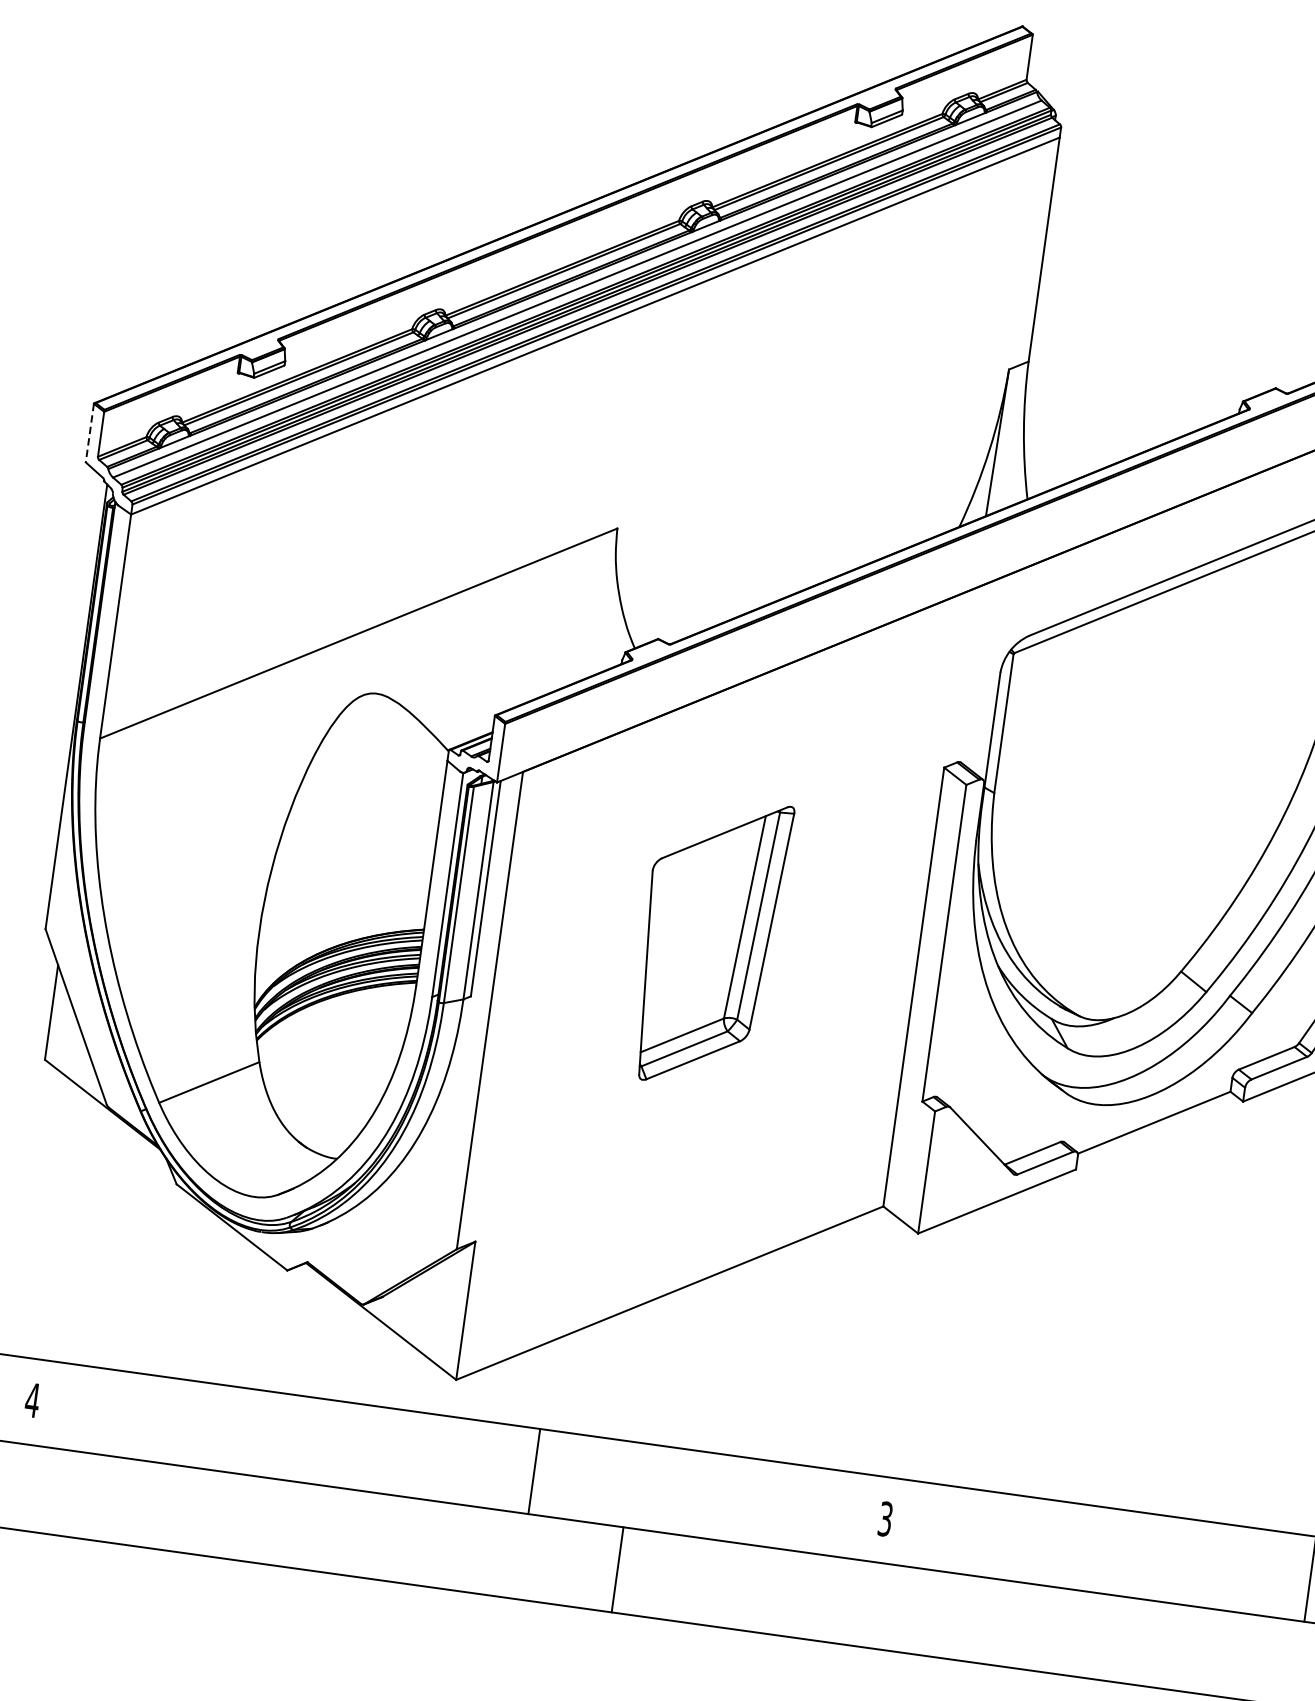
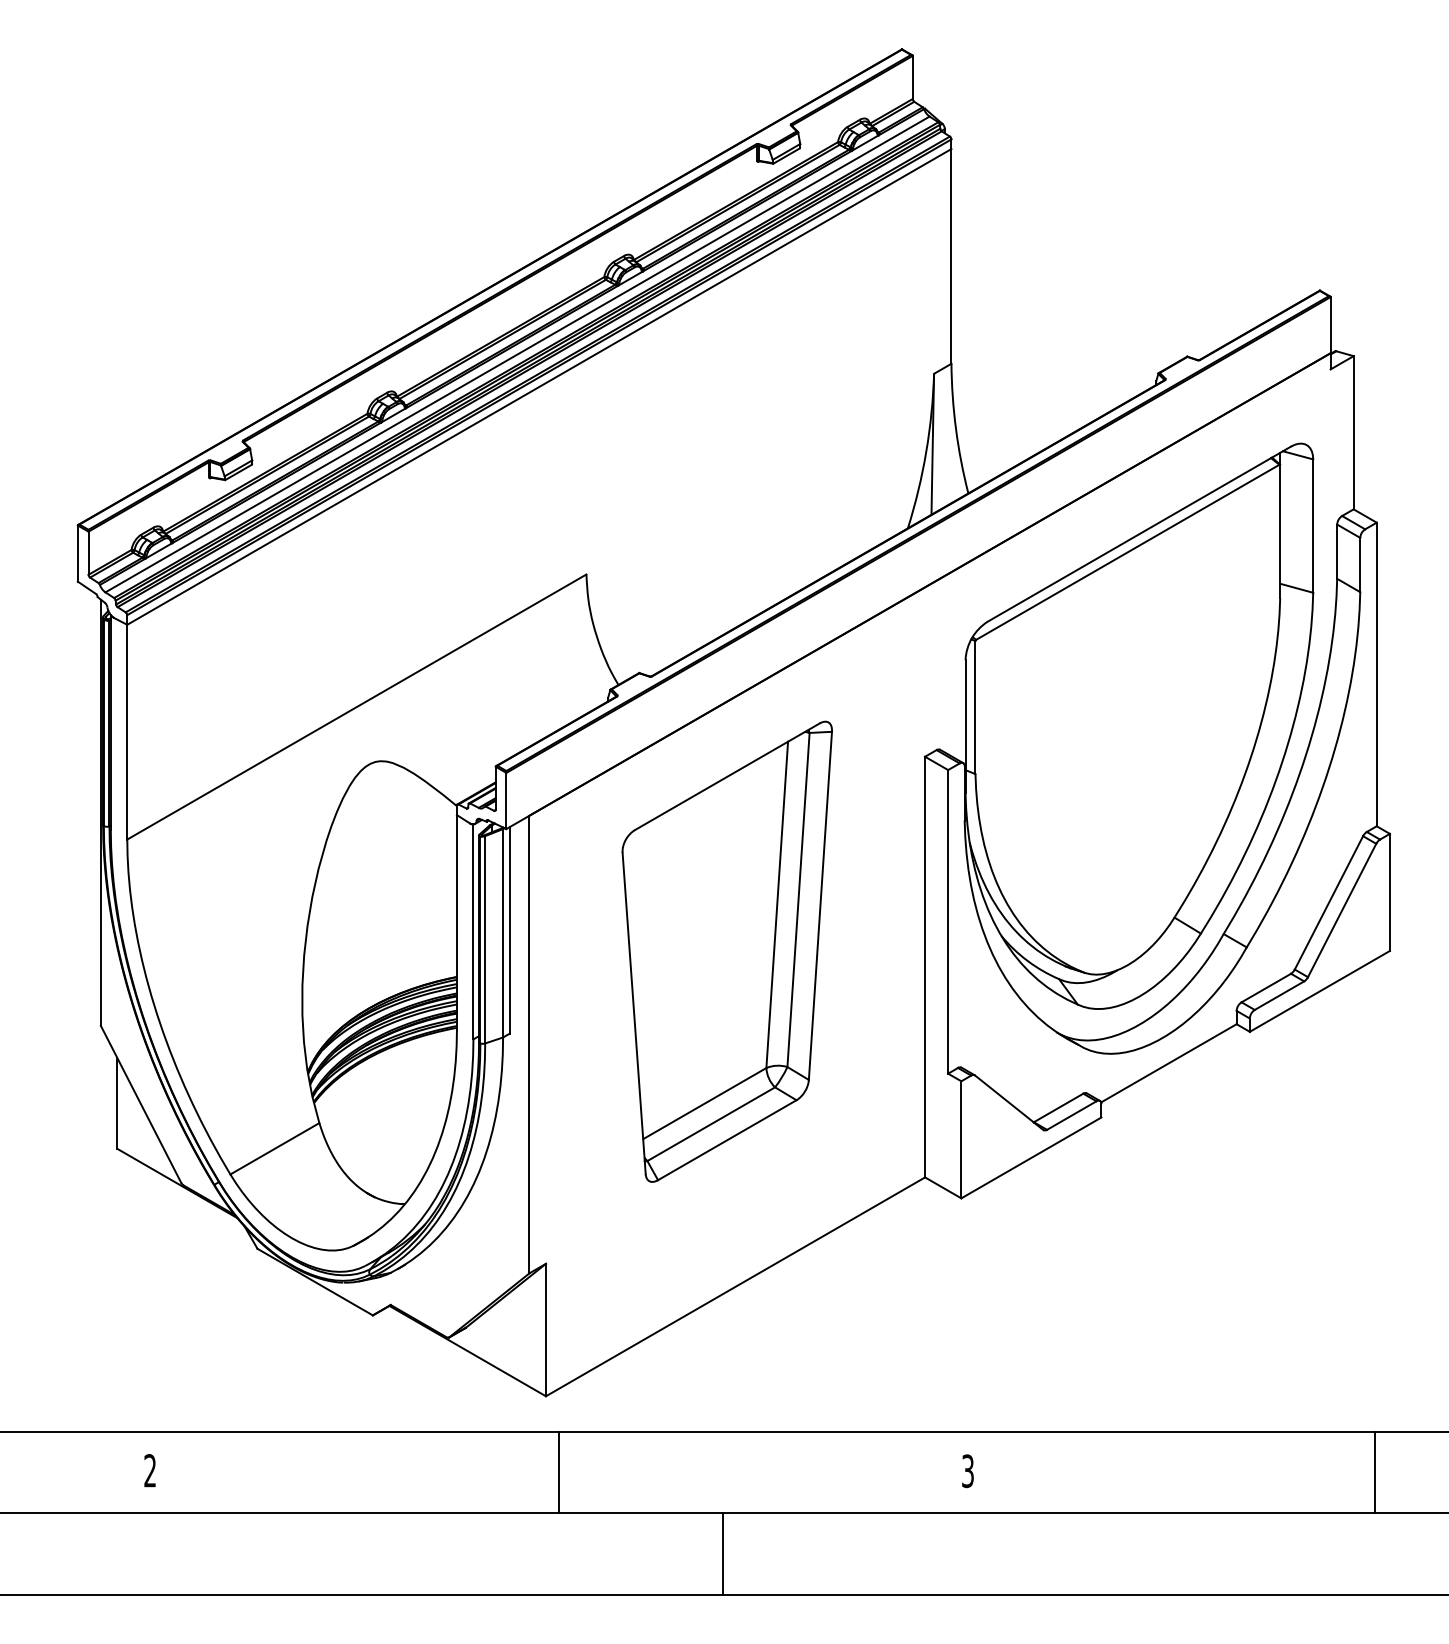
line: (89, 434) -> (77, 554), dashed -> solid
part: (708, 942) -> (726, 951), size x1.67
text: (31, 1399) -> (149, 1470), 4 -> 2
line: (534, 1471) -> (559, 1472), moved

